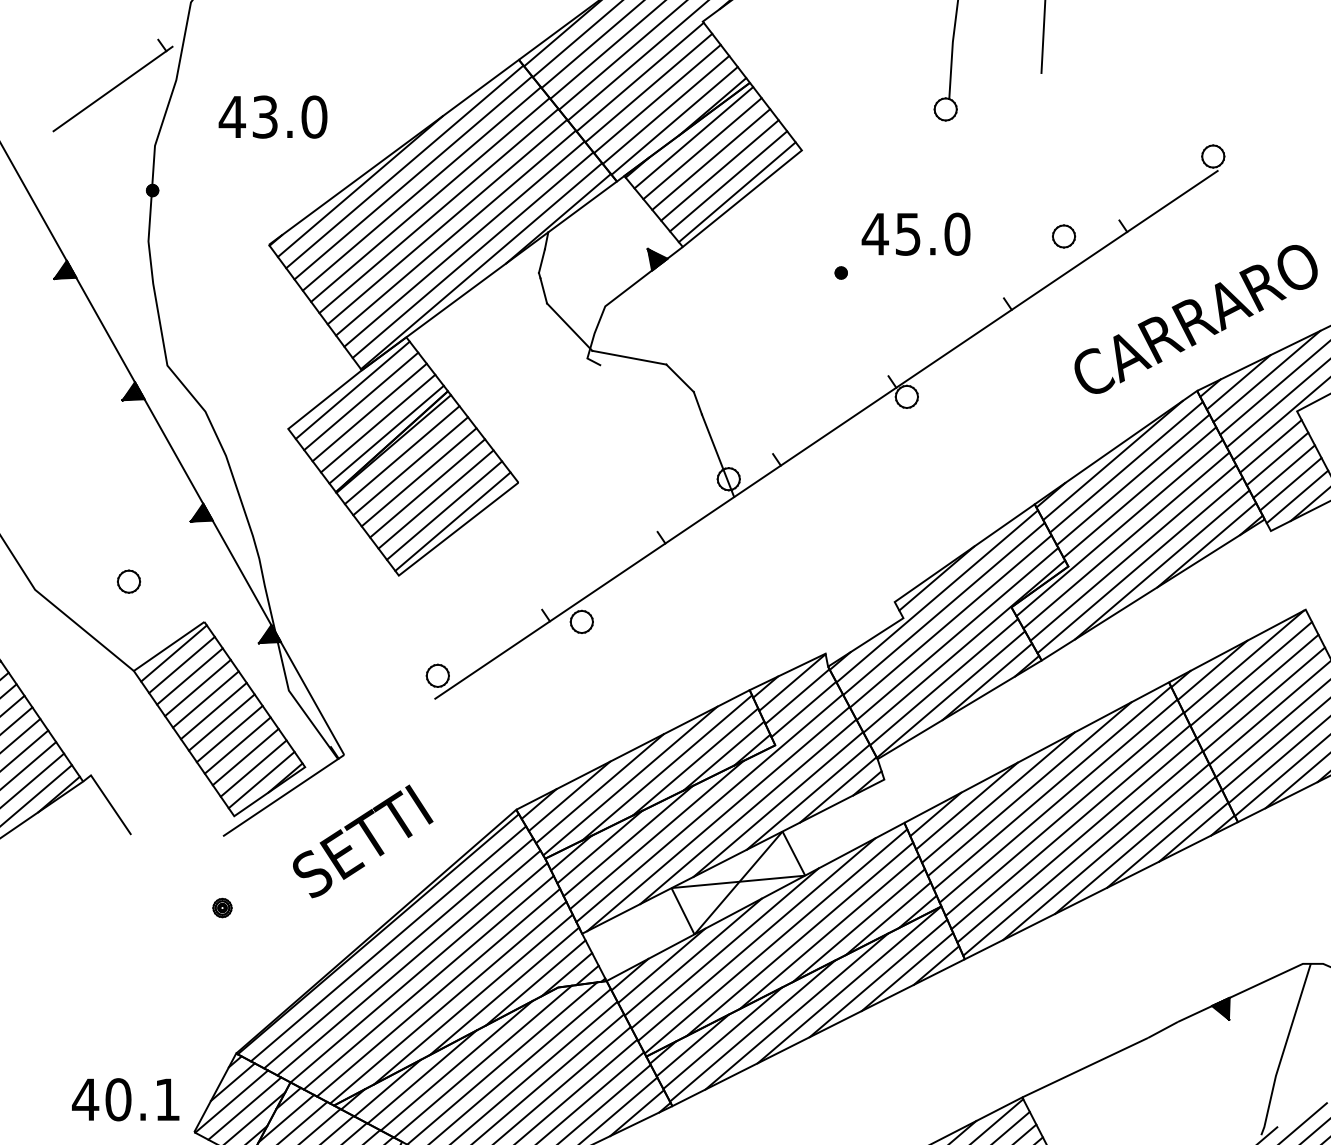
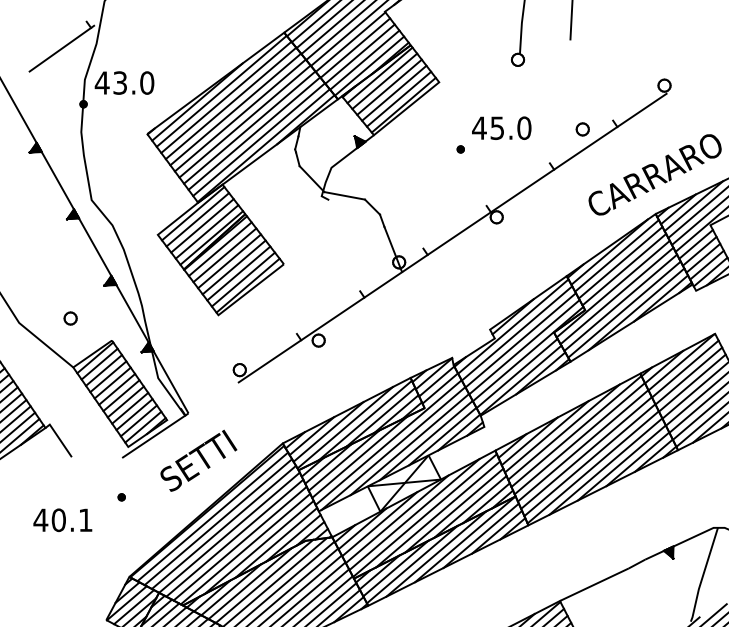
text: (272, 116) -> (124, 82), moved
part: (221, 908) -> (121, 497), size x0.62
text: (125, 1100) -> (62, 520), moved

